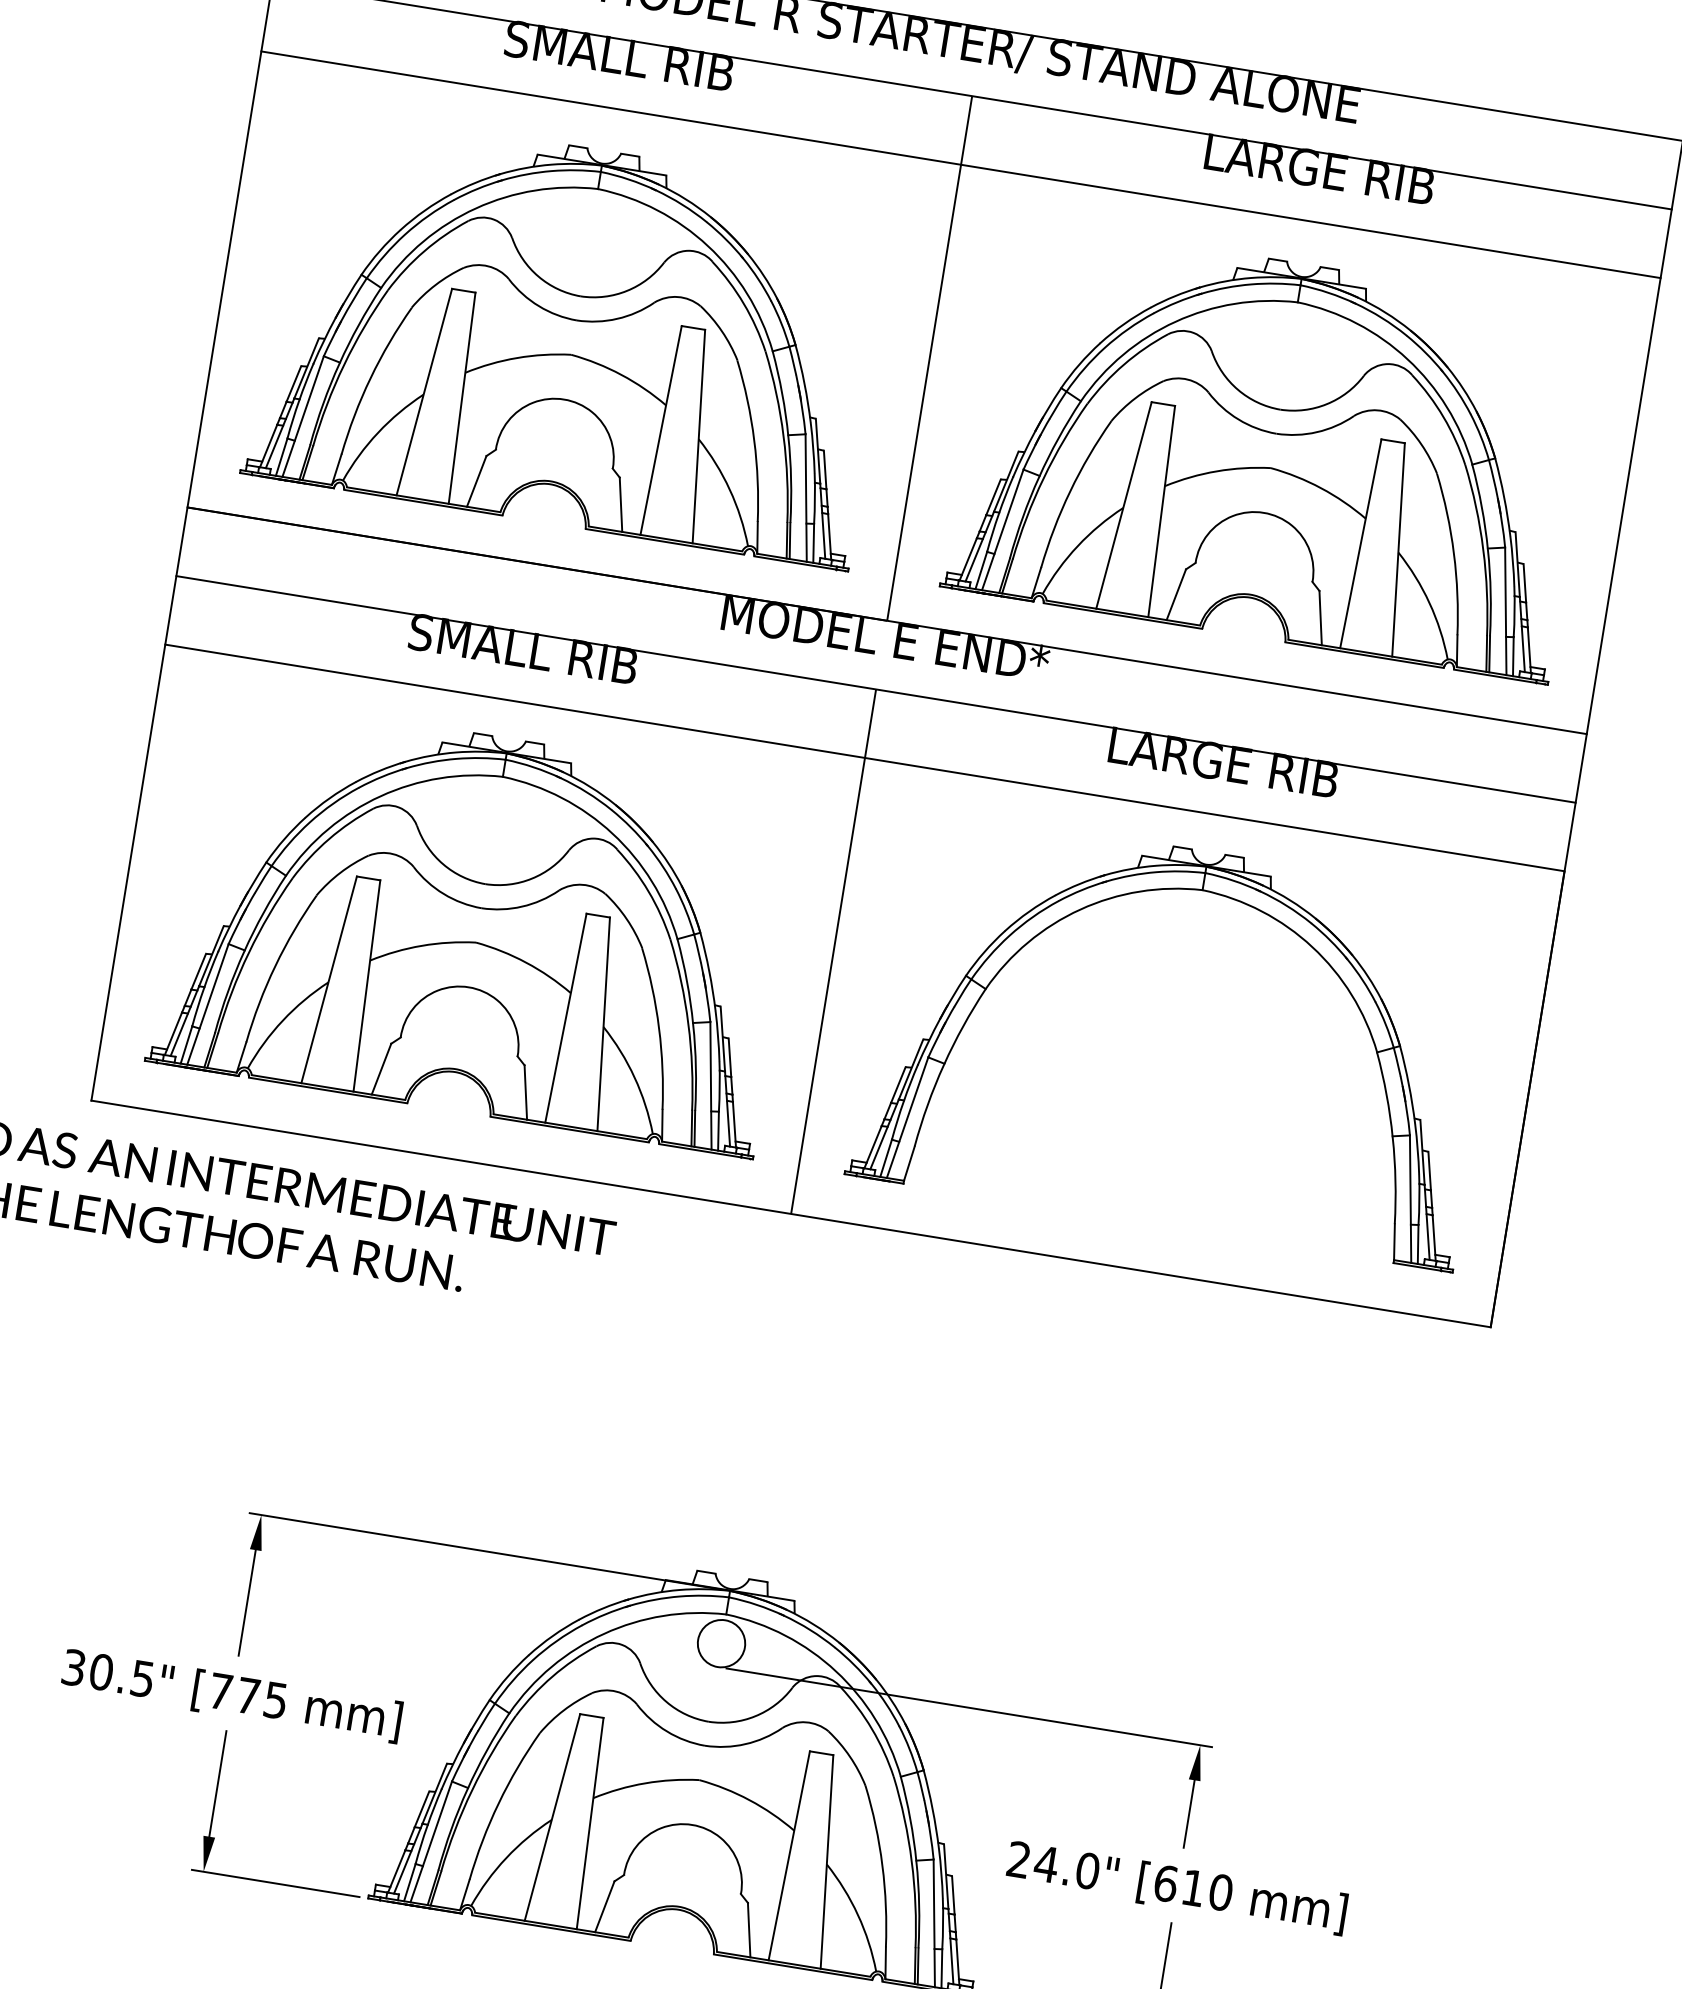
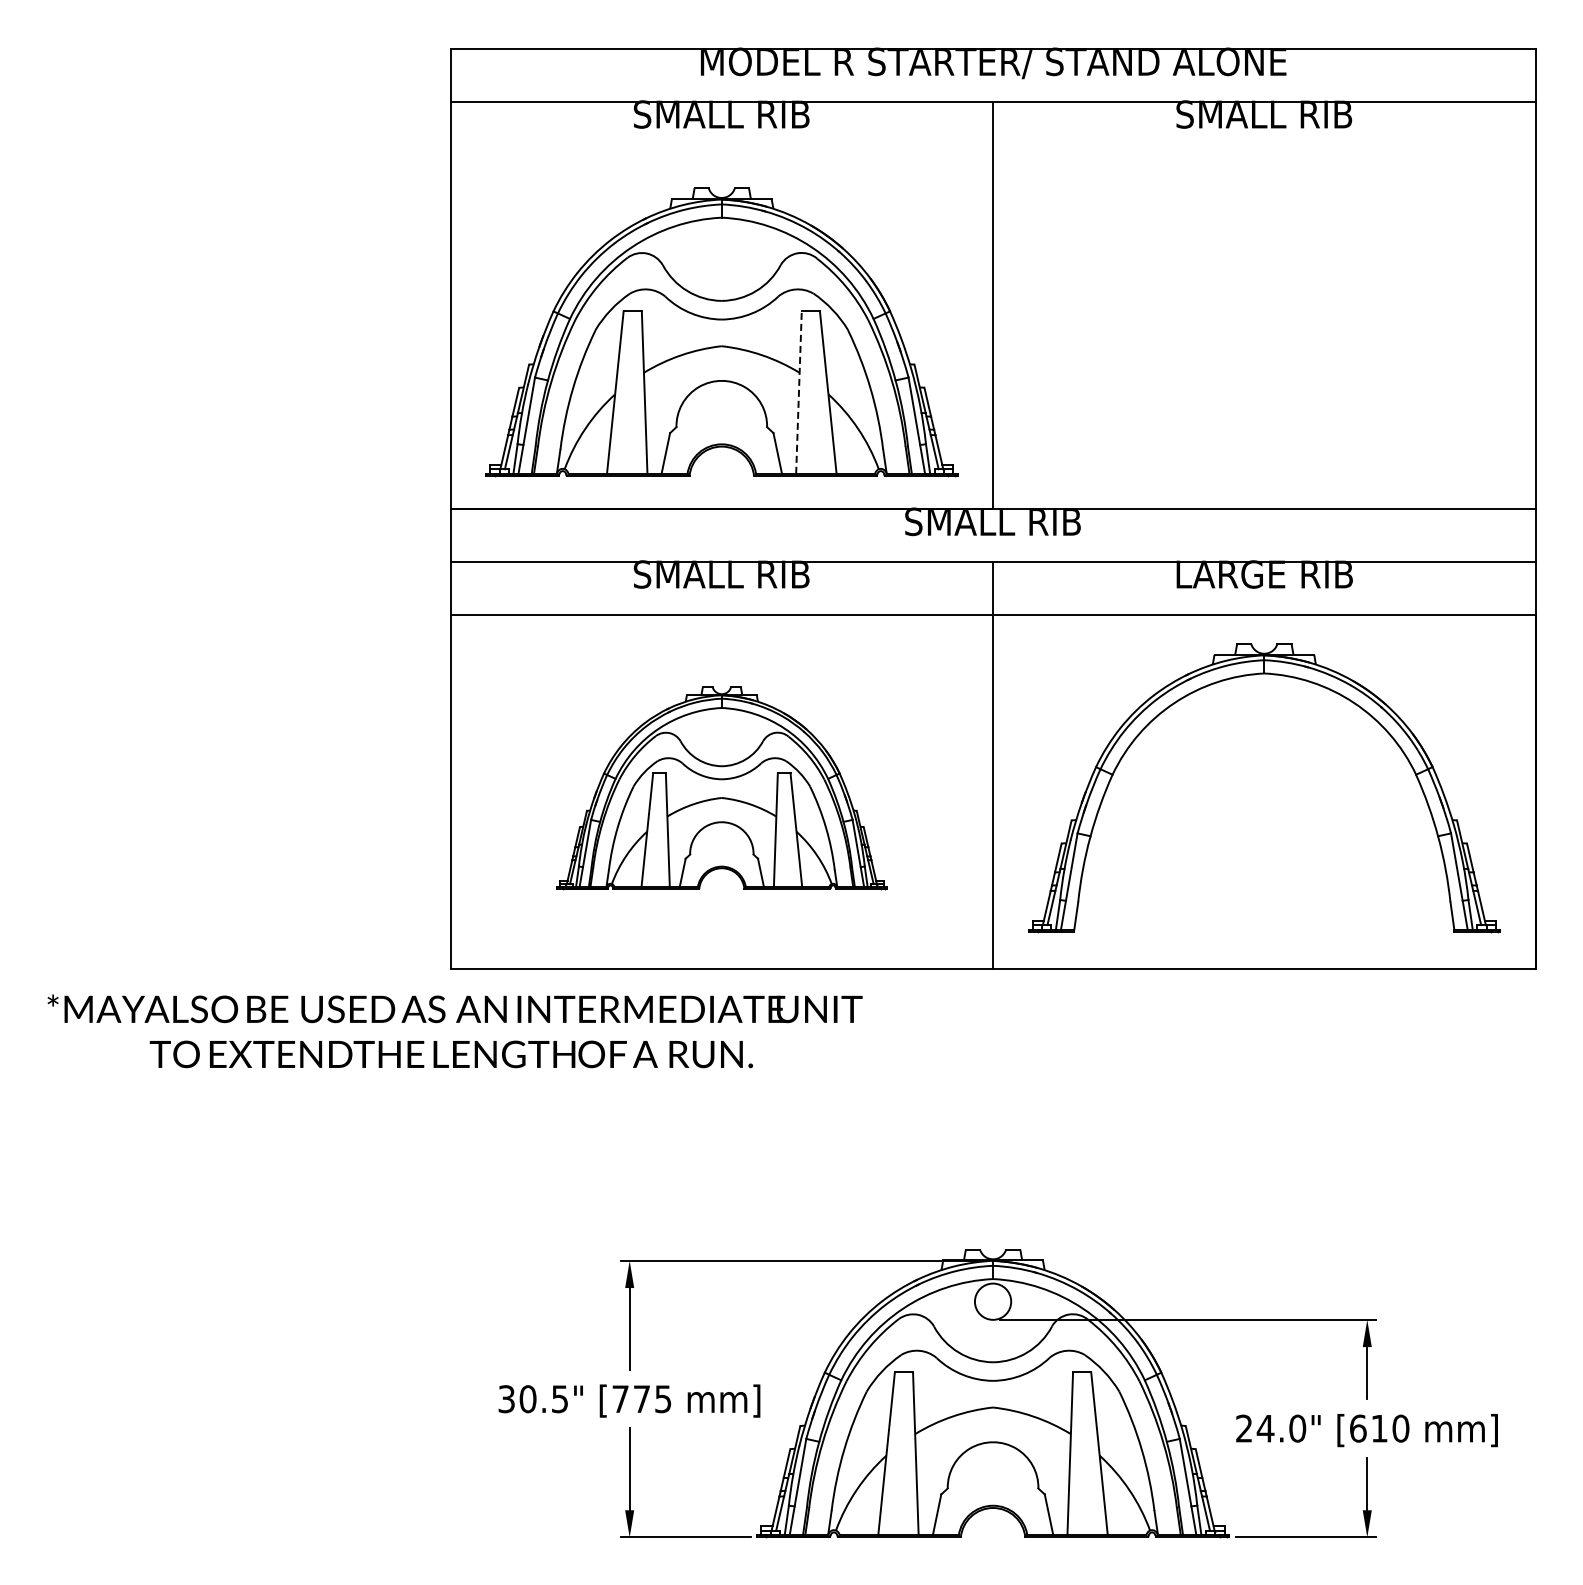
line: (960, 164) -> (992, 154), removed
text: (1319, 169) -> (1264, 114), LARGE RIB -> SMALL RIB
line: (660, 429) -> (798, 391), solid -> dashed
part: (1273, 450) -> (1264, 332), removed
text: (886, 637) -> (994, 521), MODEL E END* -> SMALL RIB
part: (478, 925) -> (721, 788), size x0.7

